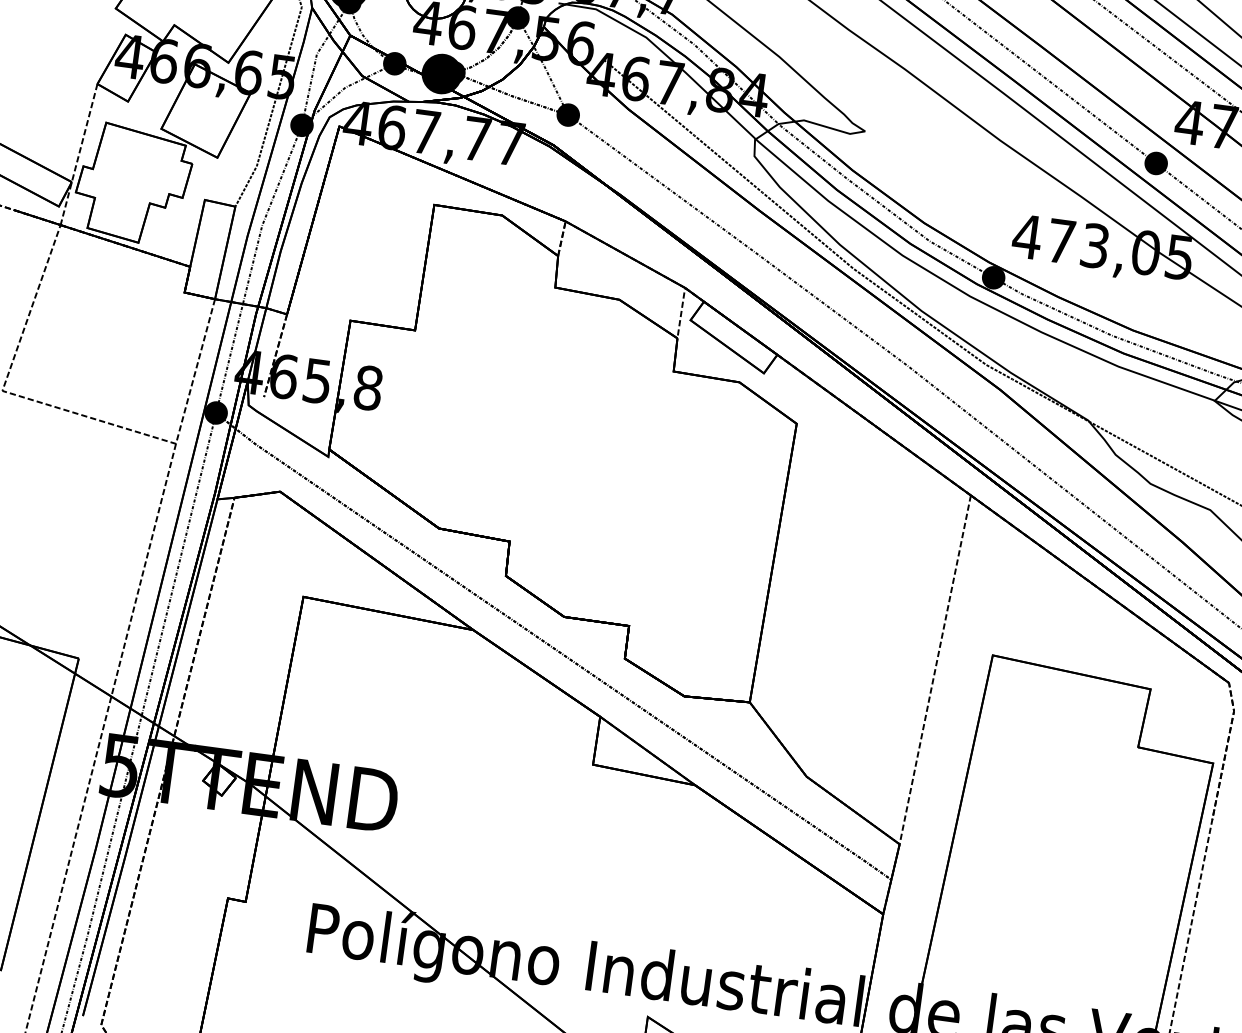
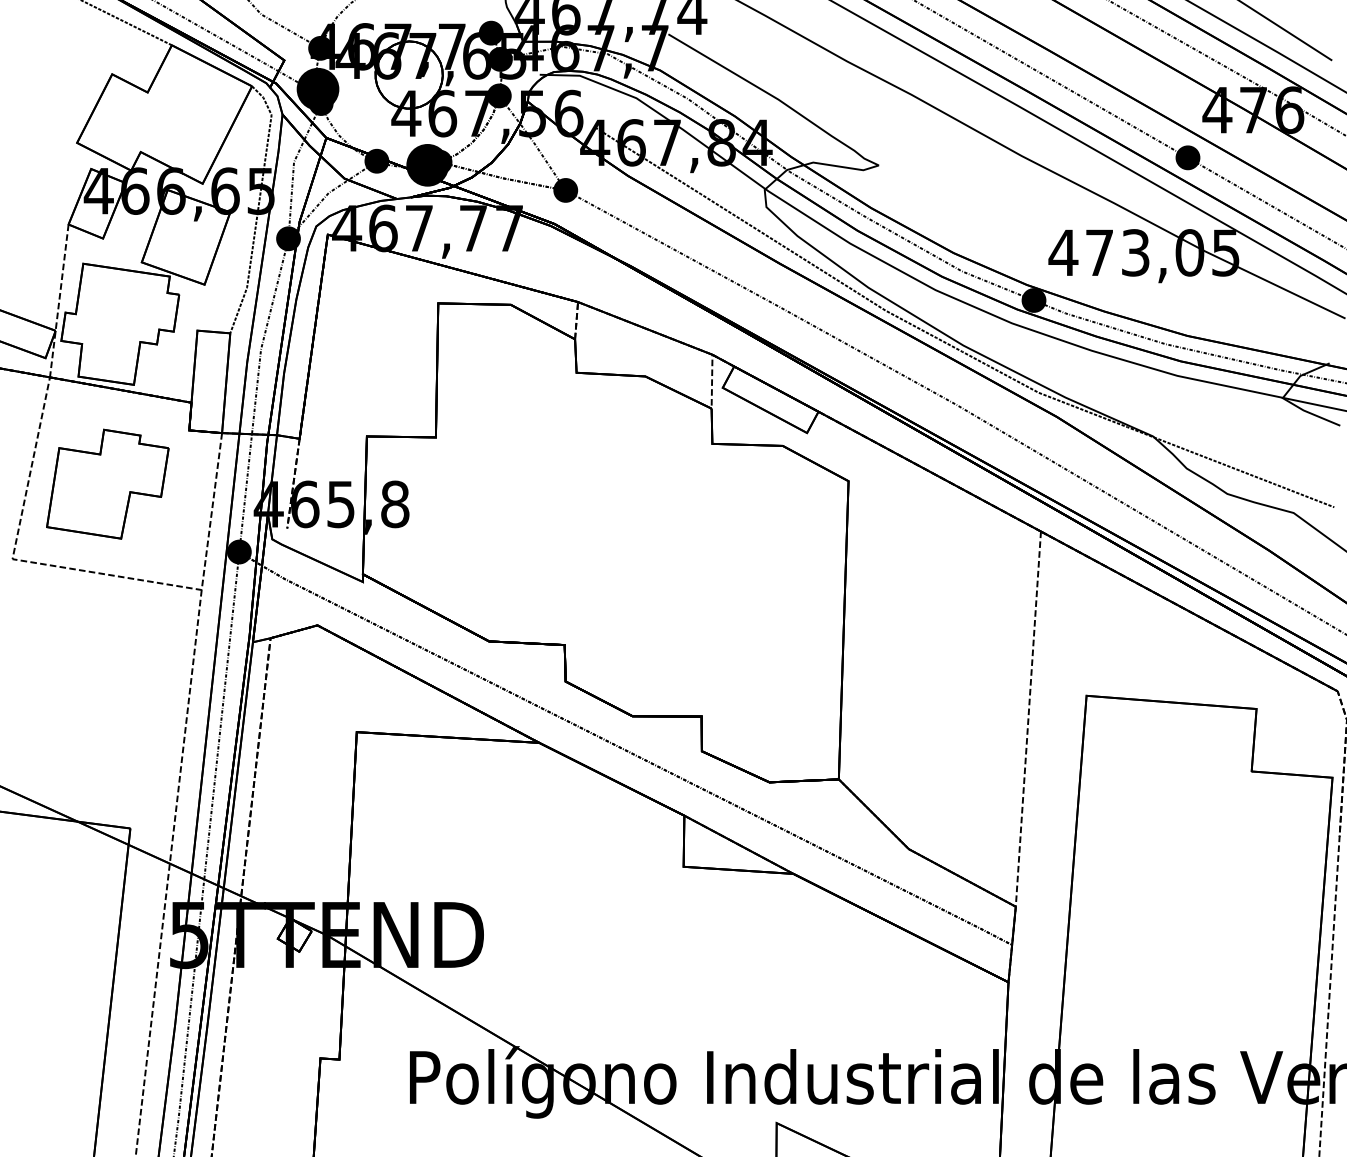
part: (101, 331) -> (107, 483), added

